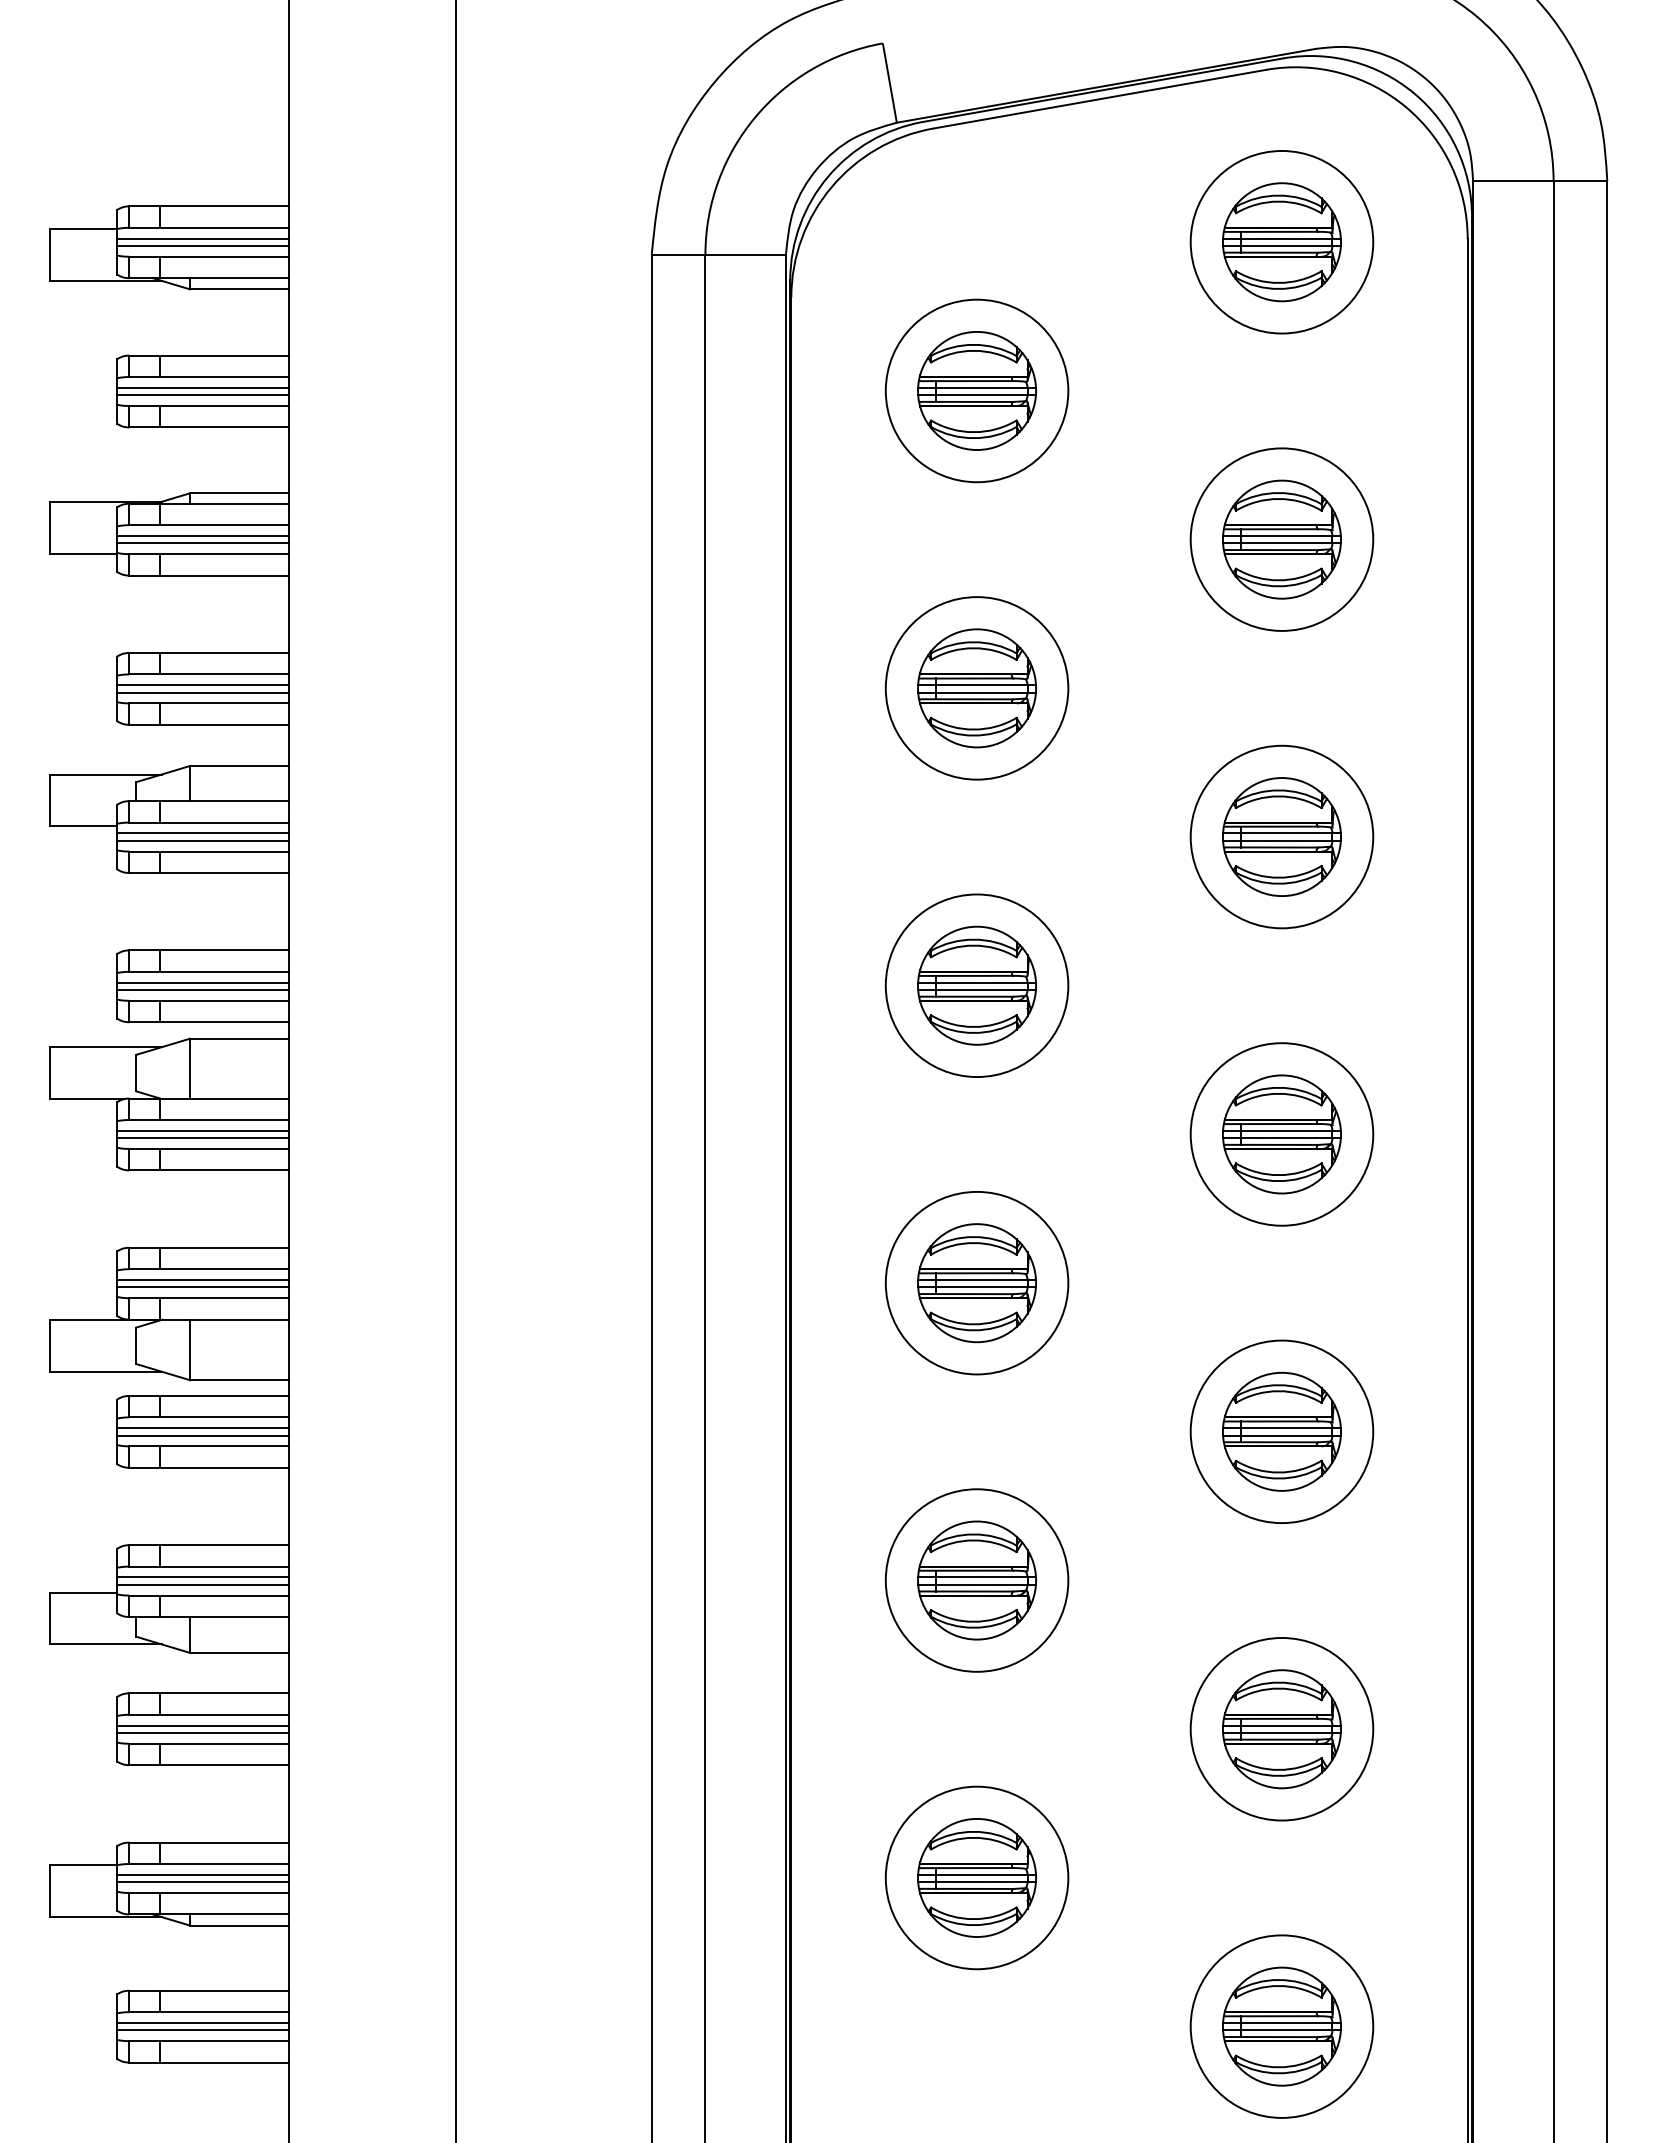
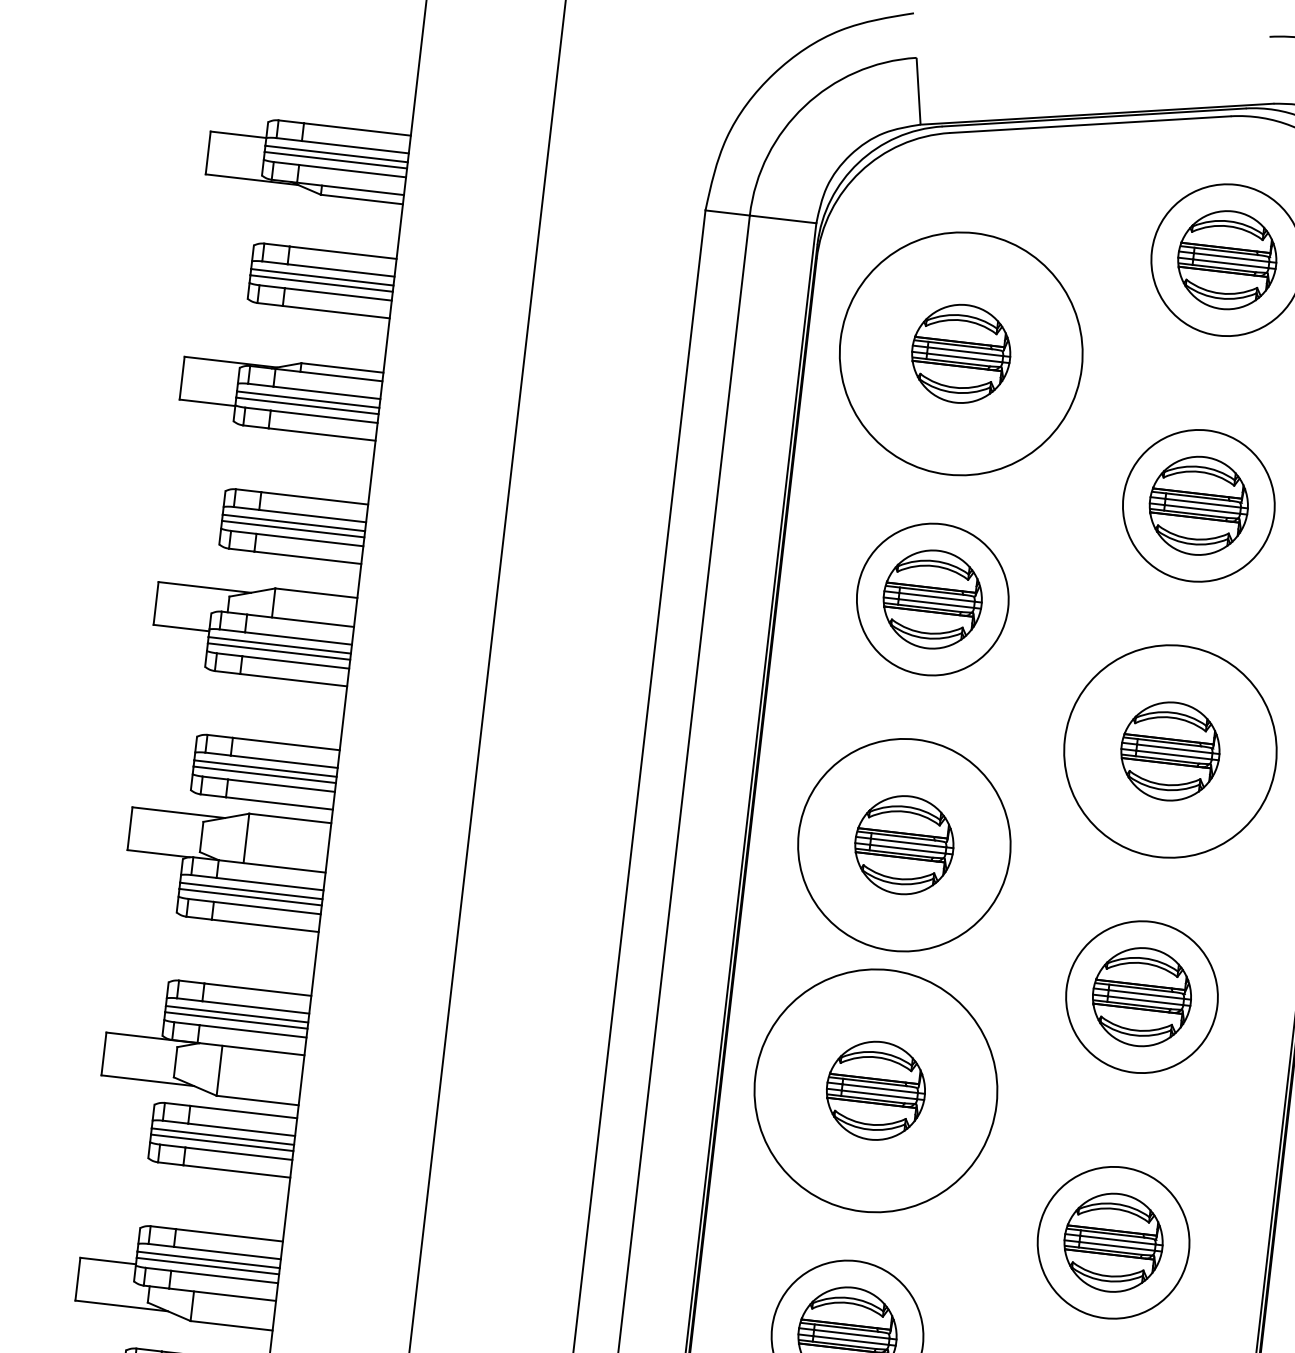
circle: (976, 390) -> (960, 353), size x1.6
circle: (1281, 836) -> (1170, 751), size x1.4
circle: (976, 985) -> (903, 844), size x1.4
circle: (976, 1282) -> (875, 1090), size x1.6

